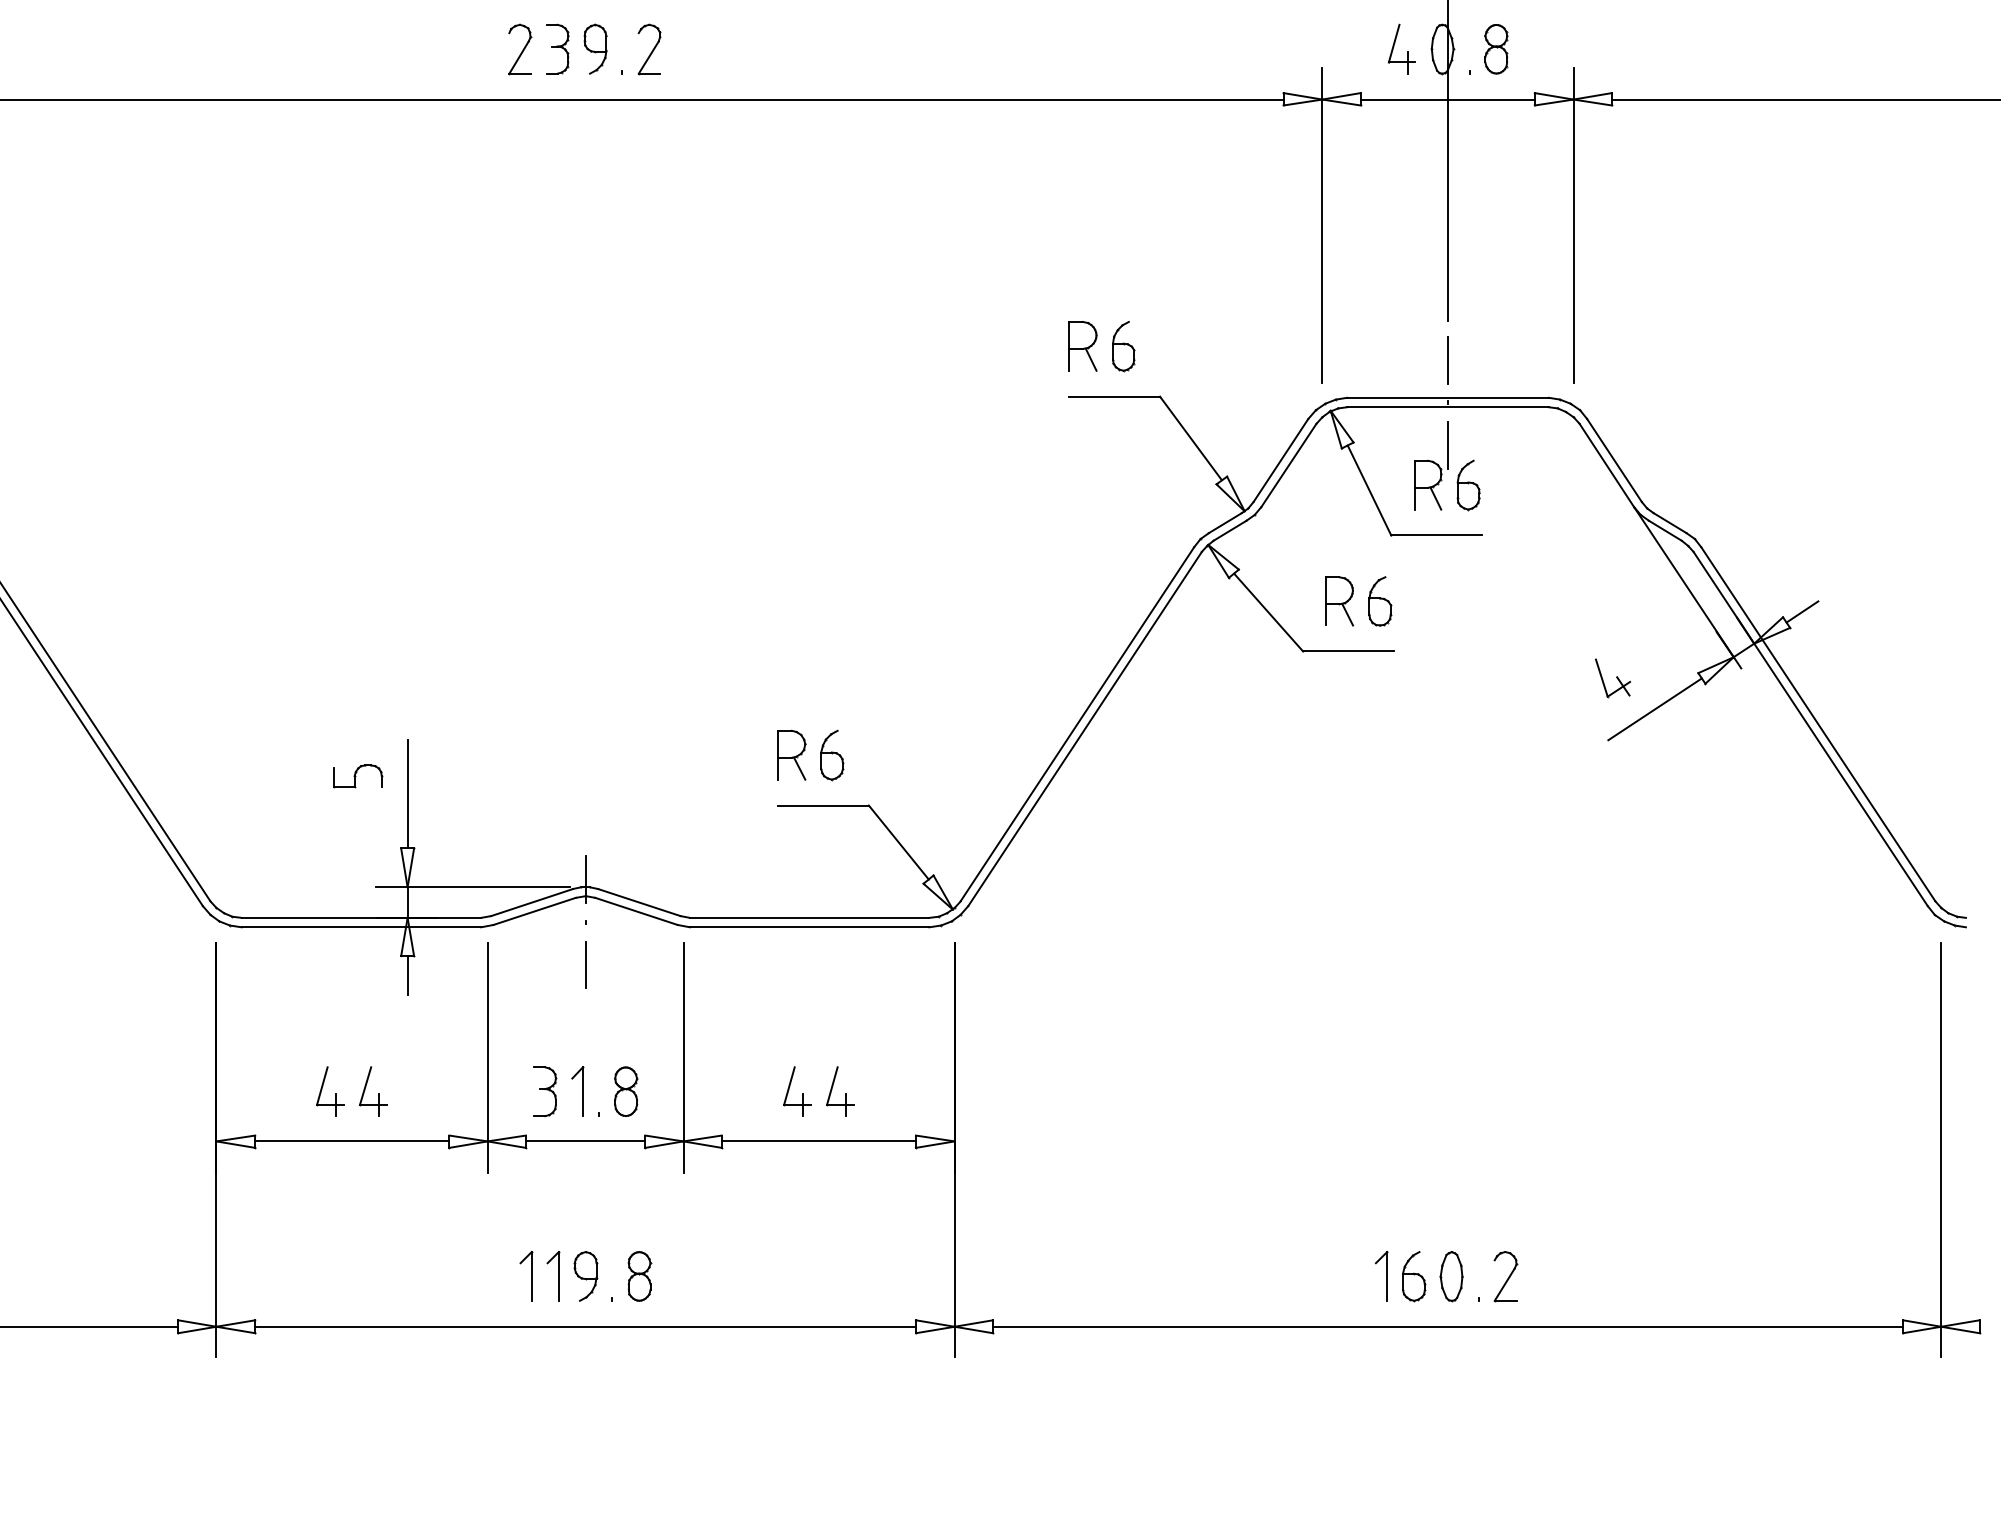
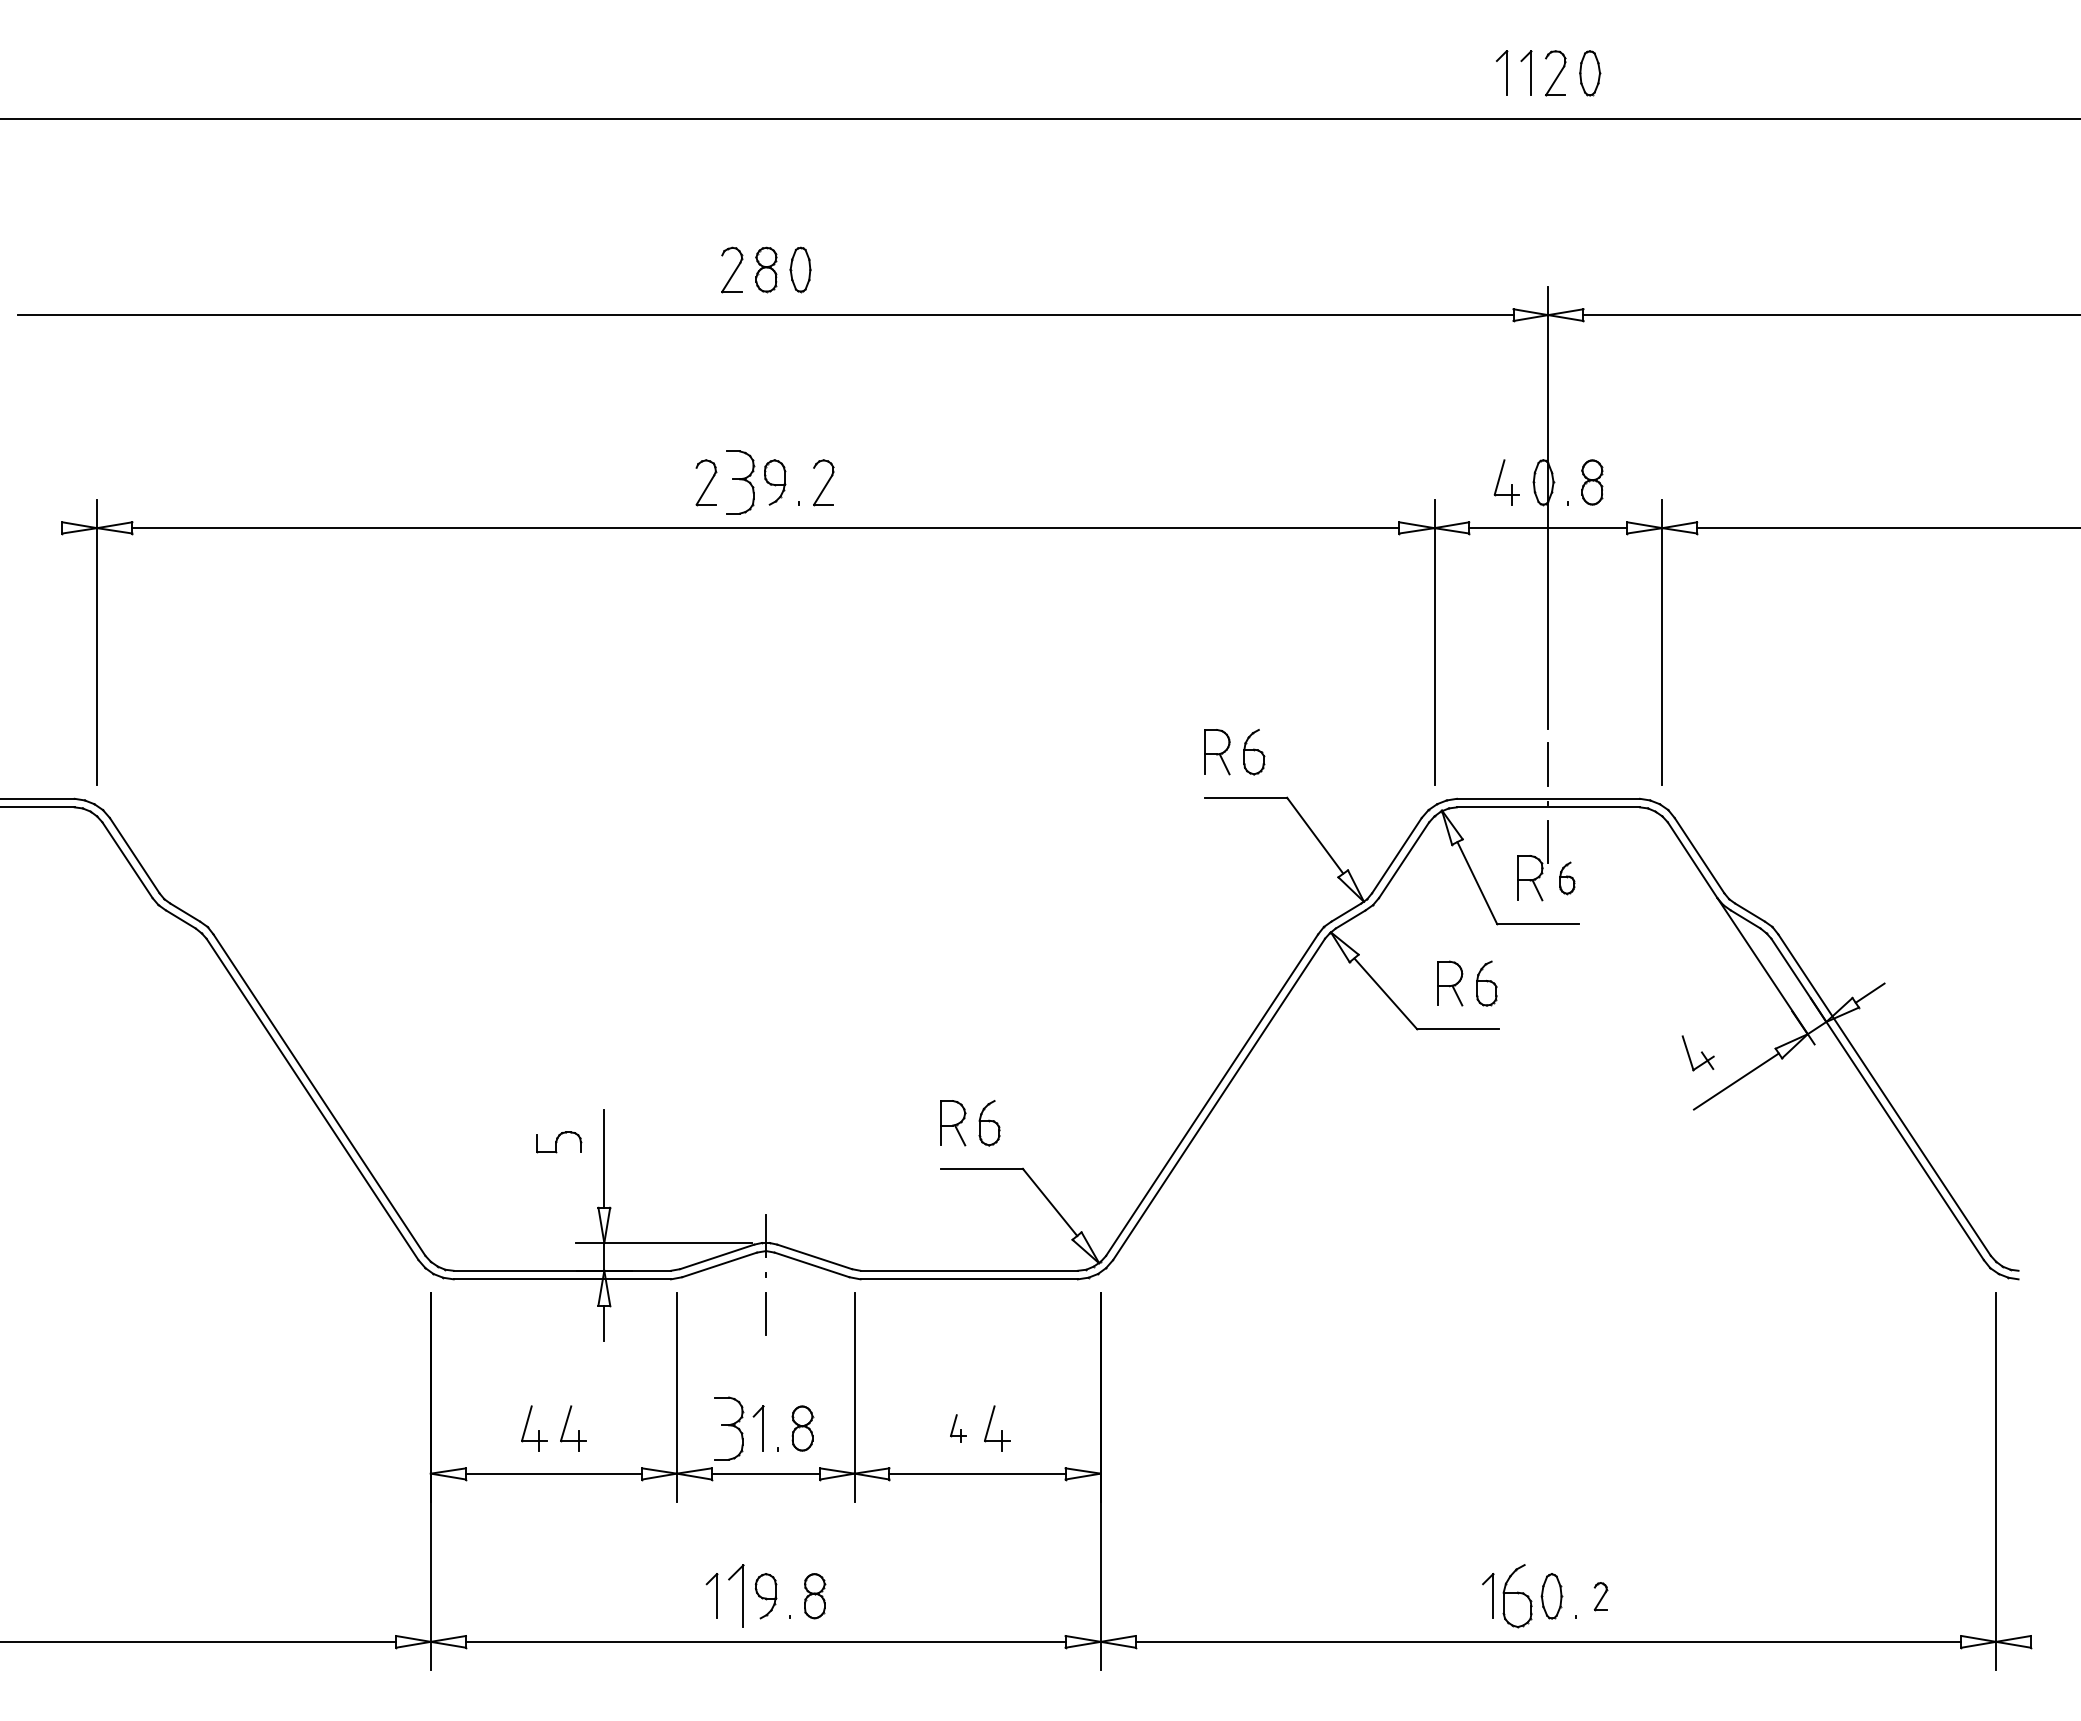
part: (557, 49) -> (740, 482), size x1.4
part: (1468, 485) -> (1567, 878), size x0.7
part: (545, 1091) -> (729, 1428), size x1.4
part: (797, 1091) -> (958, 1428), size x0.6
part: (553, 1275) -> (736, 1595), size x1.4
part: (1413, 1276) -> (1517, 1596), size x1.4
part: (1505, 1276) -> (1600, 1596), size x0.6

